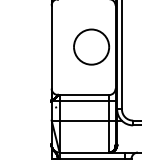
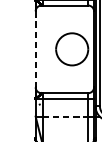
line: (51, 47) -> (35, 49), solid -> dashed
line: (84, 120) -> (65, 116), solid -> dashed

